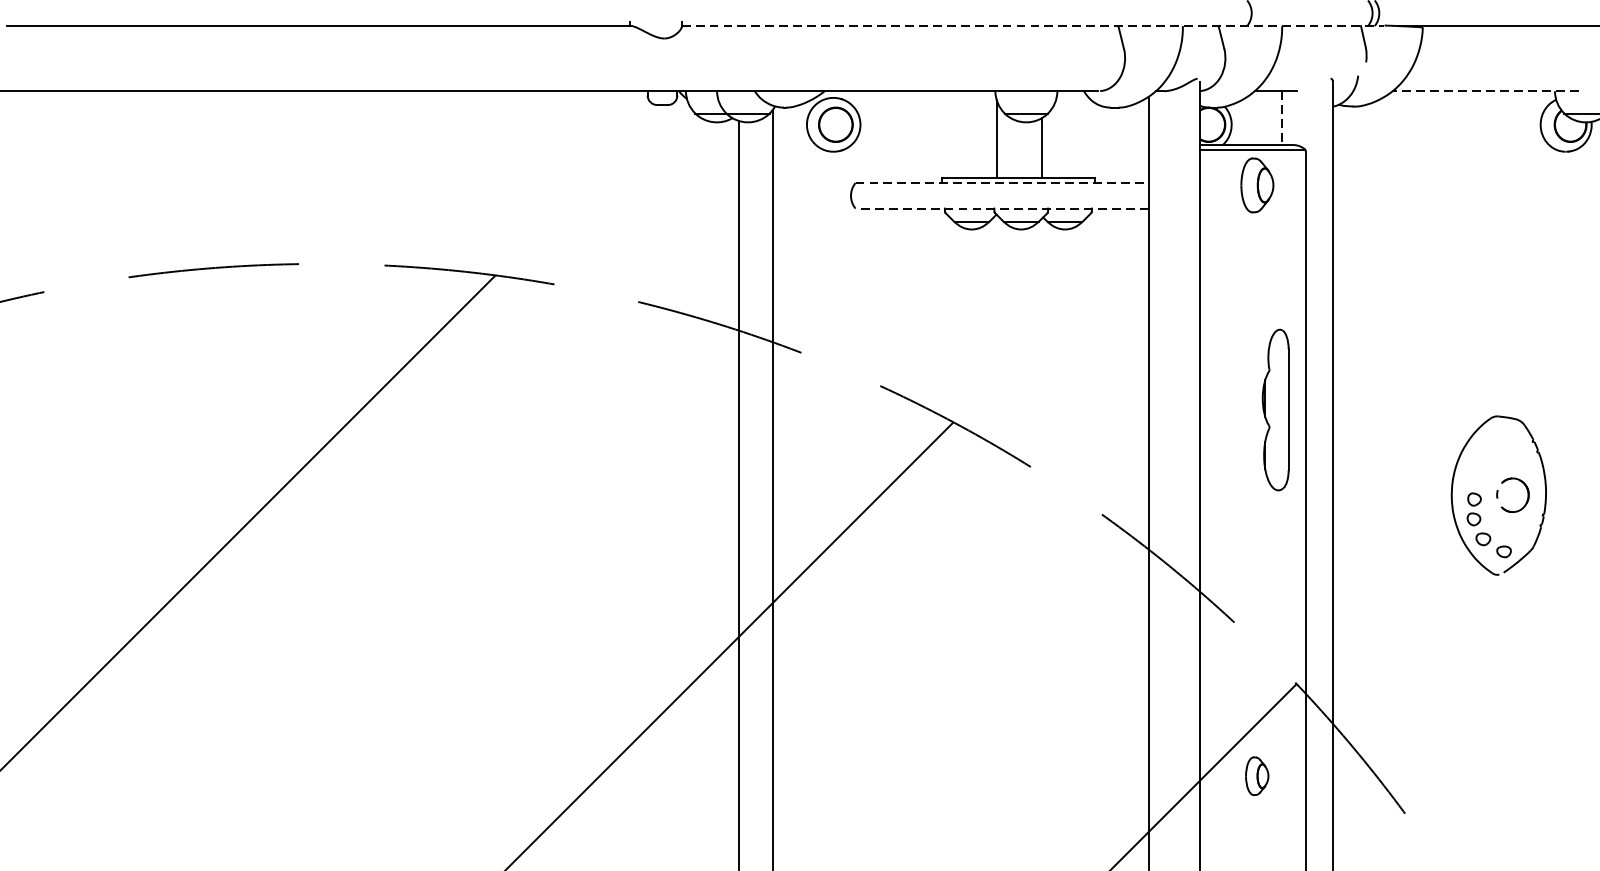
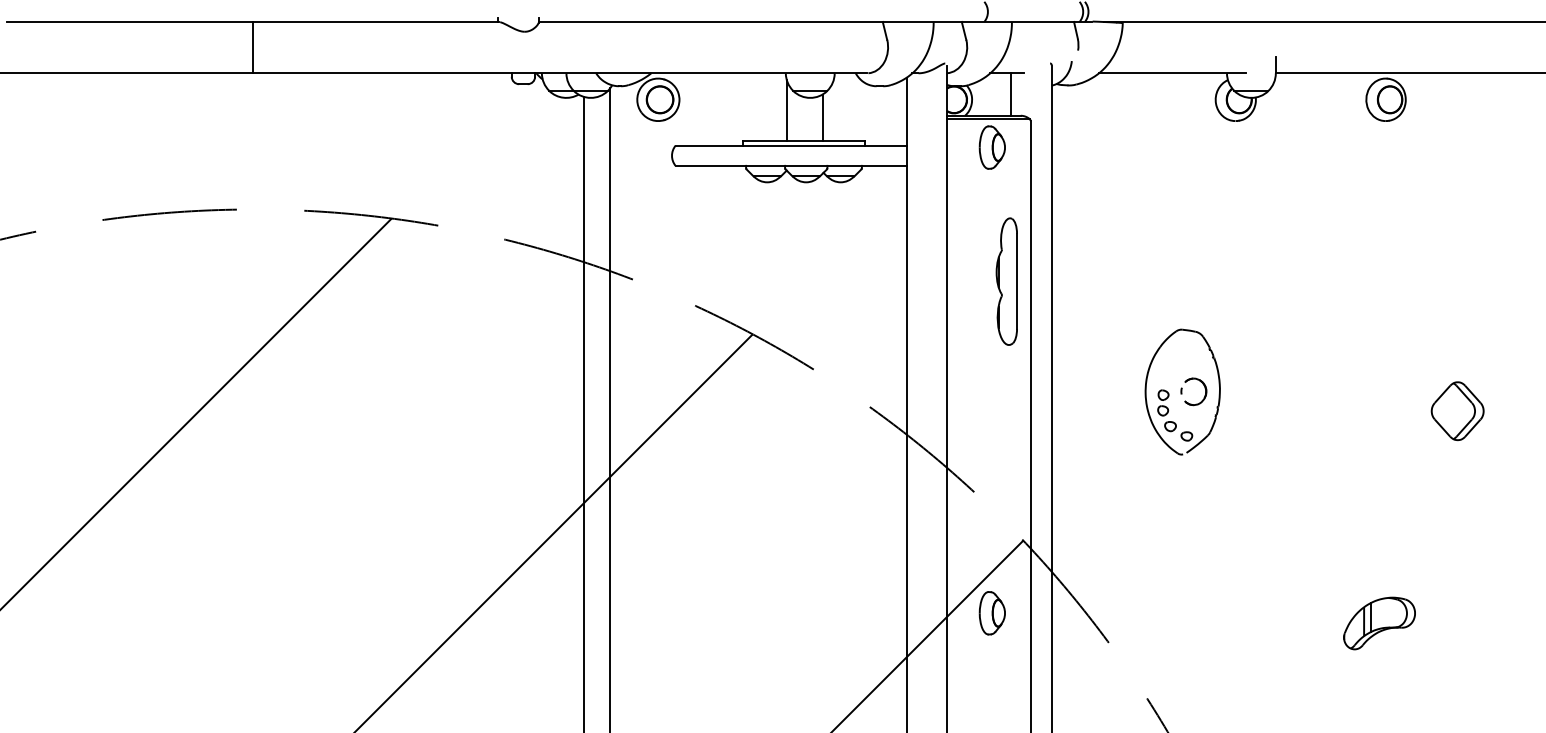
line: (1033, 25) -> (815, 21), dashed -> solid
line: (318, 58) -> (252, 47), added
line: (1484, 91) -> (1171, 73), dashed -> solid
line: (1281, 119) -> (1011, 95), dashed -> solid
line: (1002, 182) -> (791, 145), dashed -> solid
line: (1002, 208) -> (791, 165), dashed -> solid
part: (1275, 409) -> (1006, 281), moved
part: (1256, 776) -> (991, 613), size x1.43

